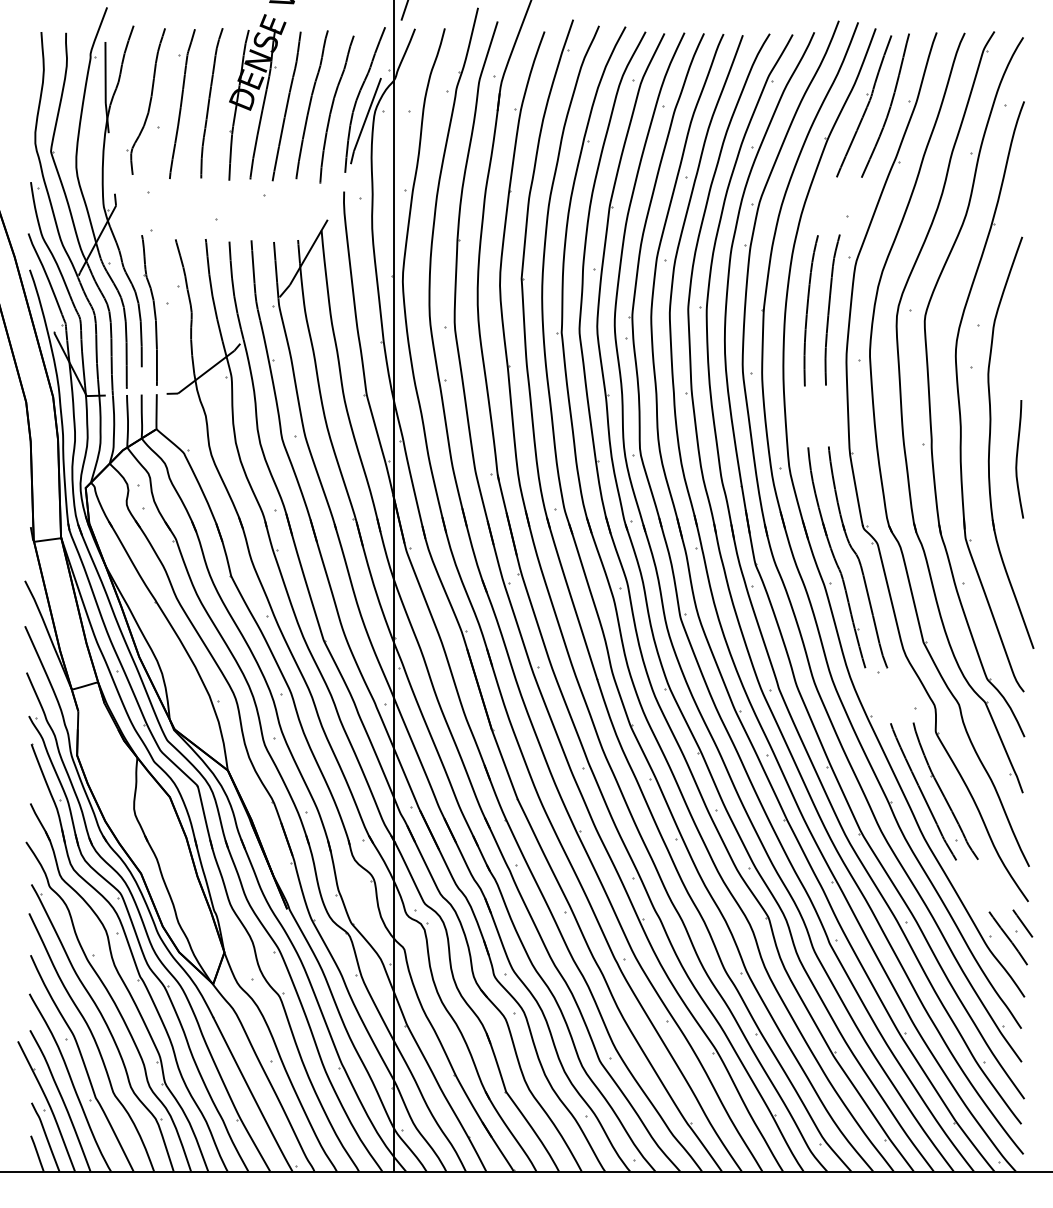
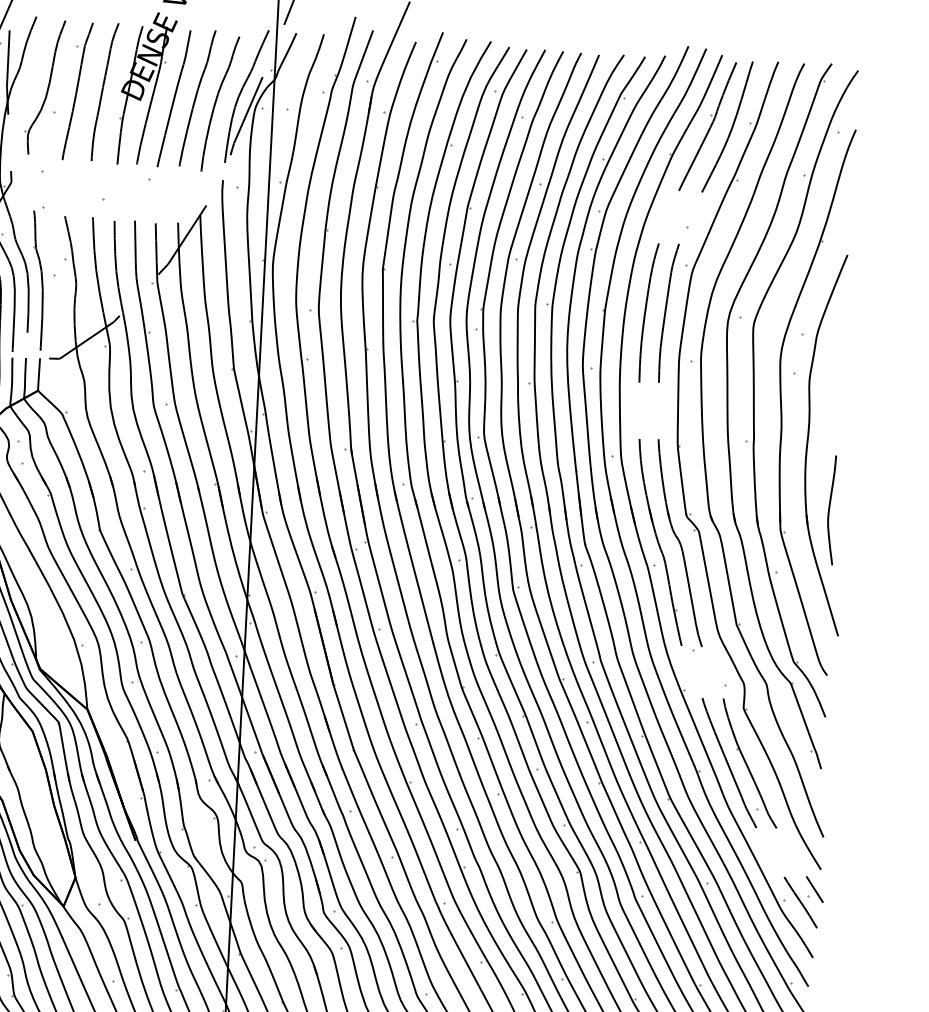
curve: (1017, 459) -> (829, 510), moved

